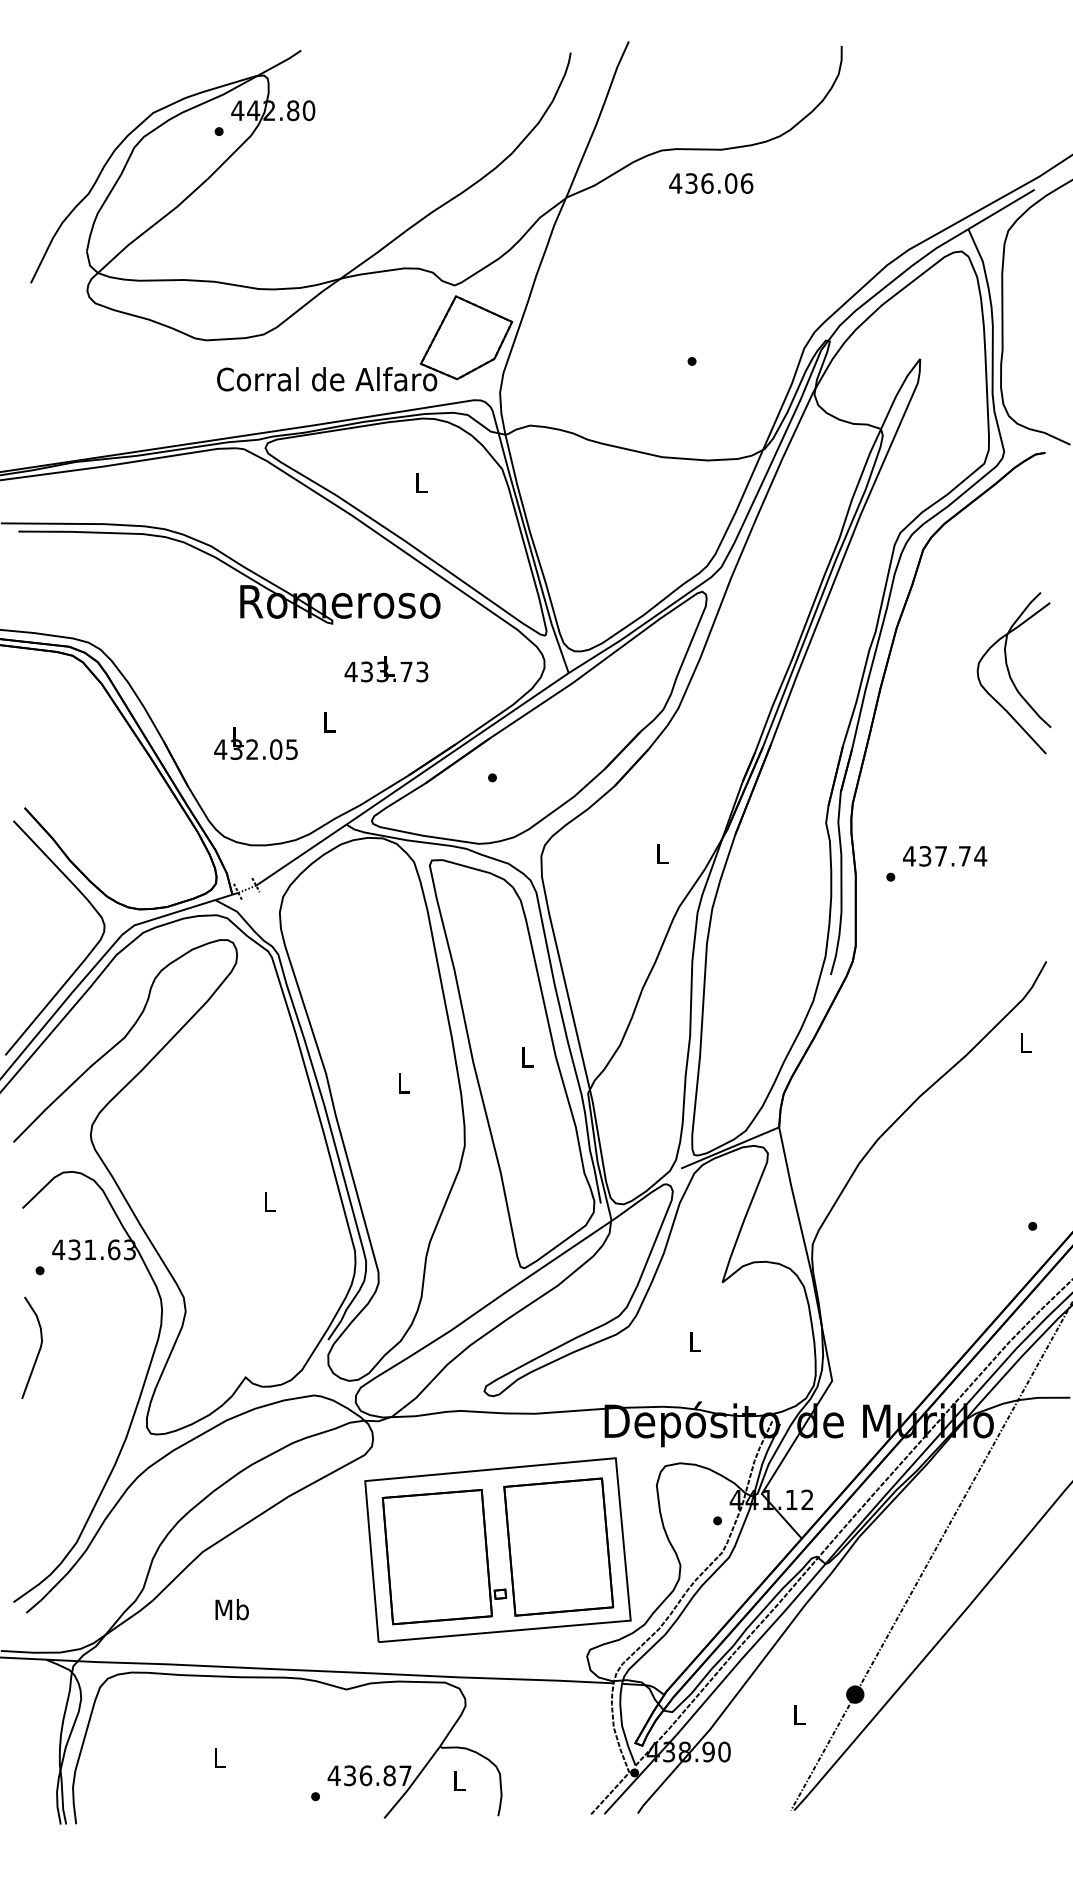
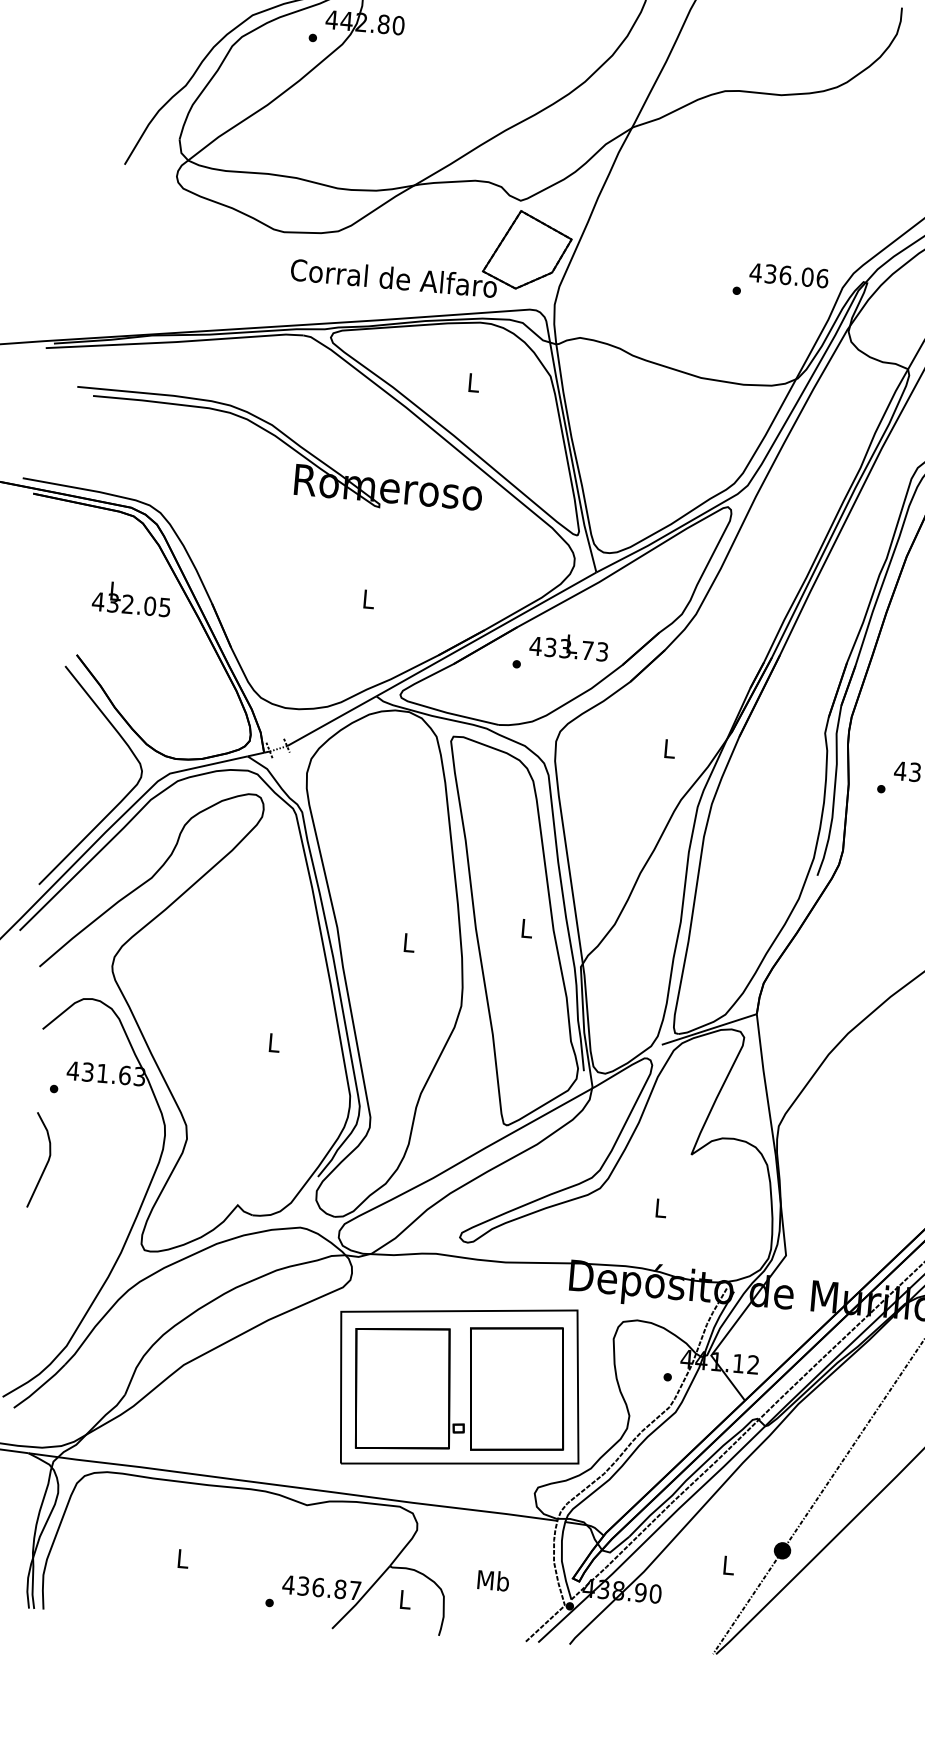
text: (711, 183) -> (789, 275), moved
text: (386, 669) -> (569, 646), moved
text: (255, 743) -> (131, 598), moved
text: (231, 1609) -> (492, 1580), moved

